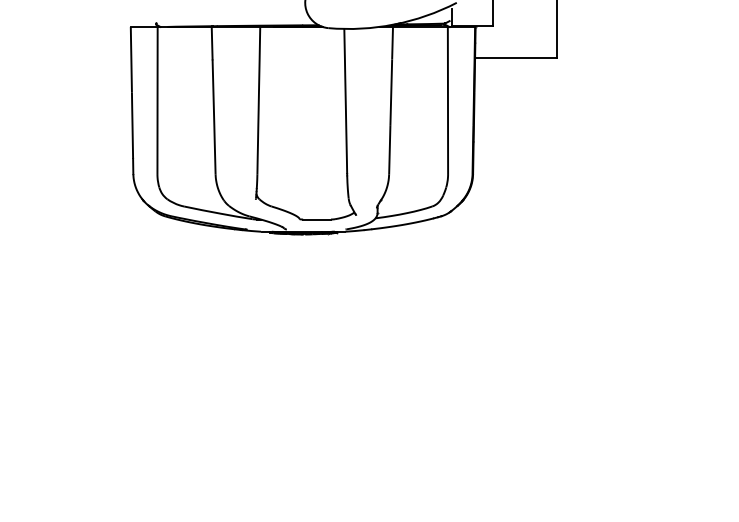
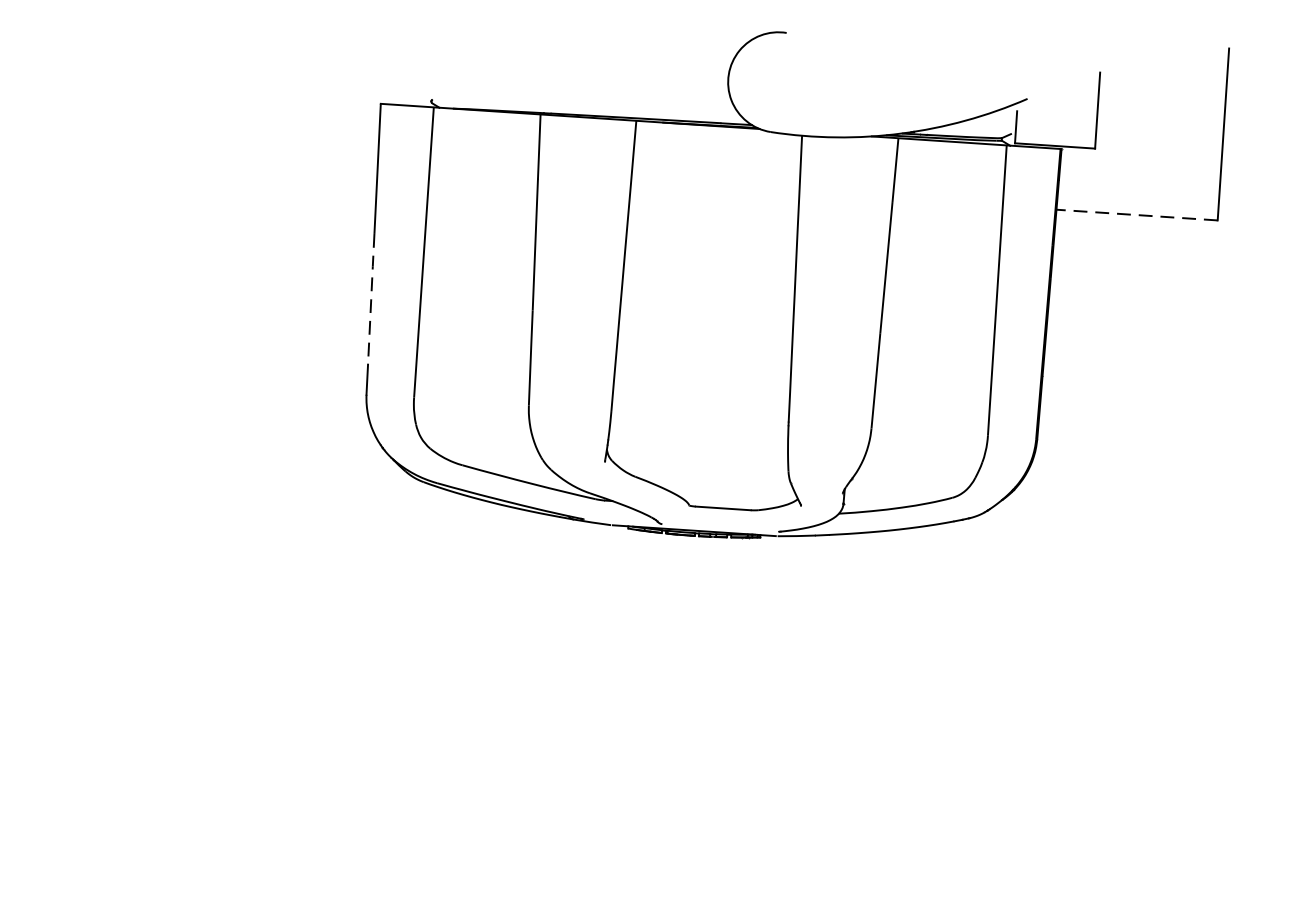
line: (515, 57) -> (1136, 214), solid -> dashed
line: (132, 125) -> (371, 298), solid -> dashed

